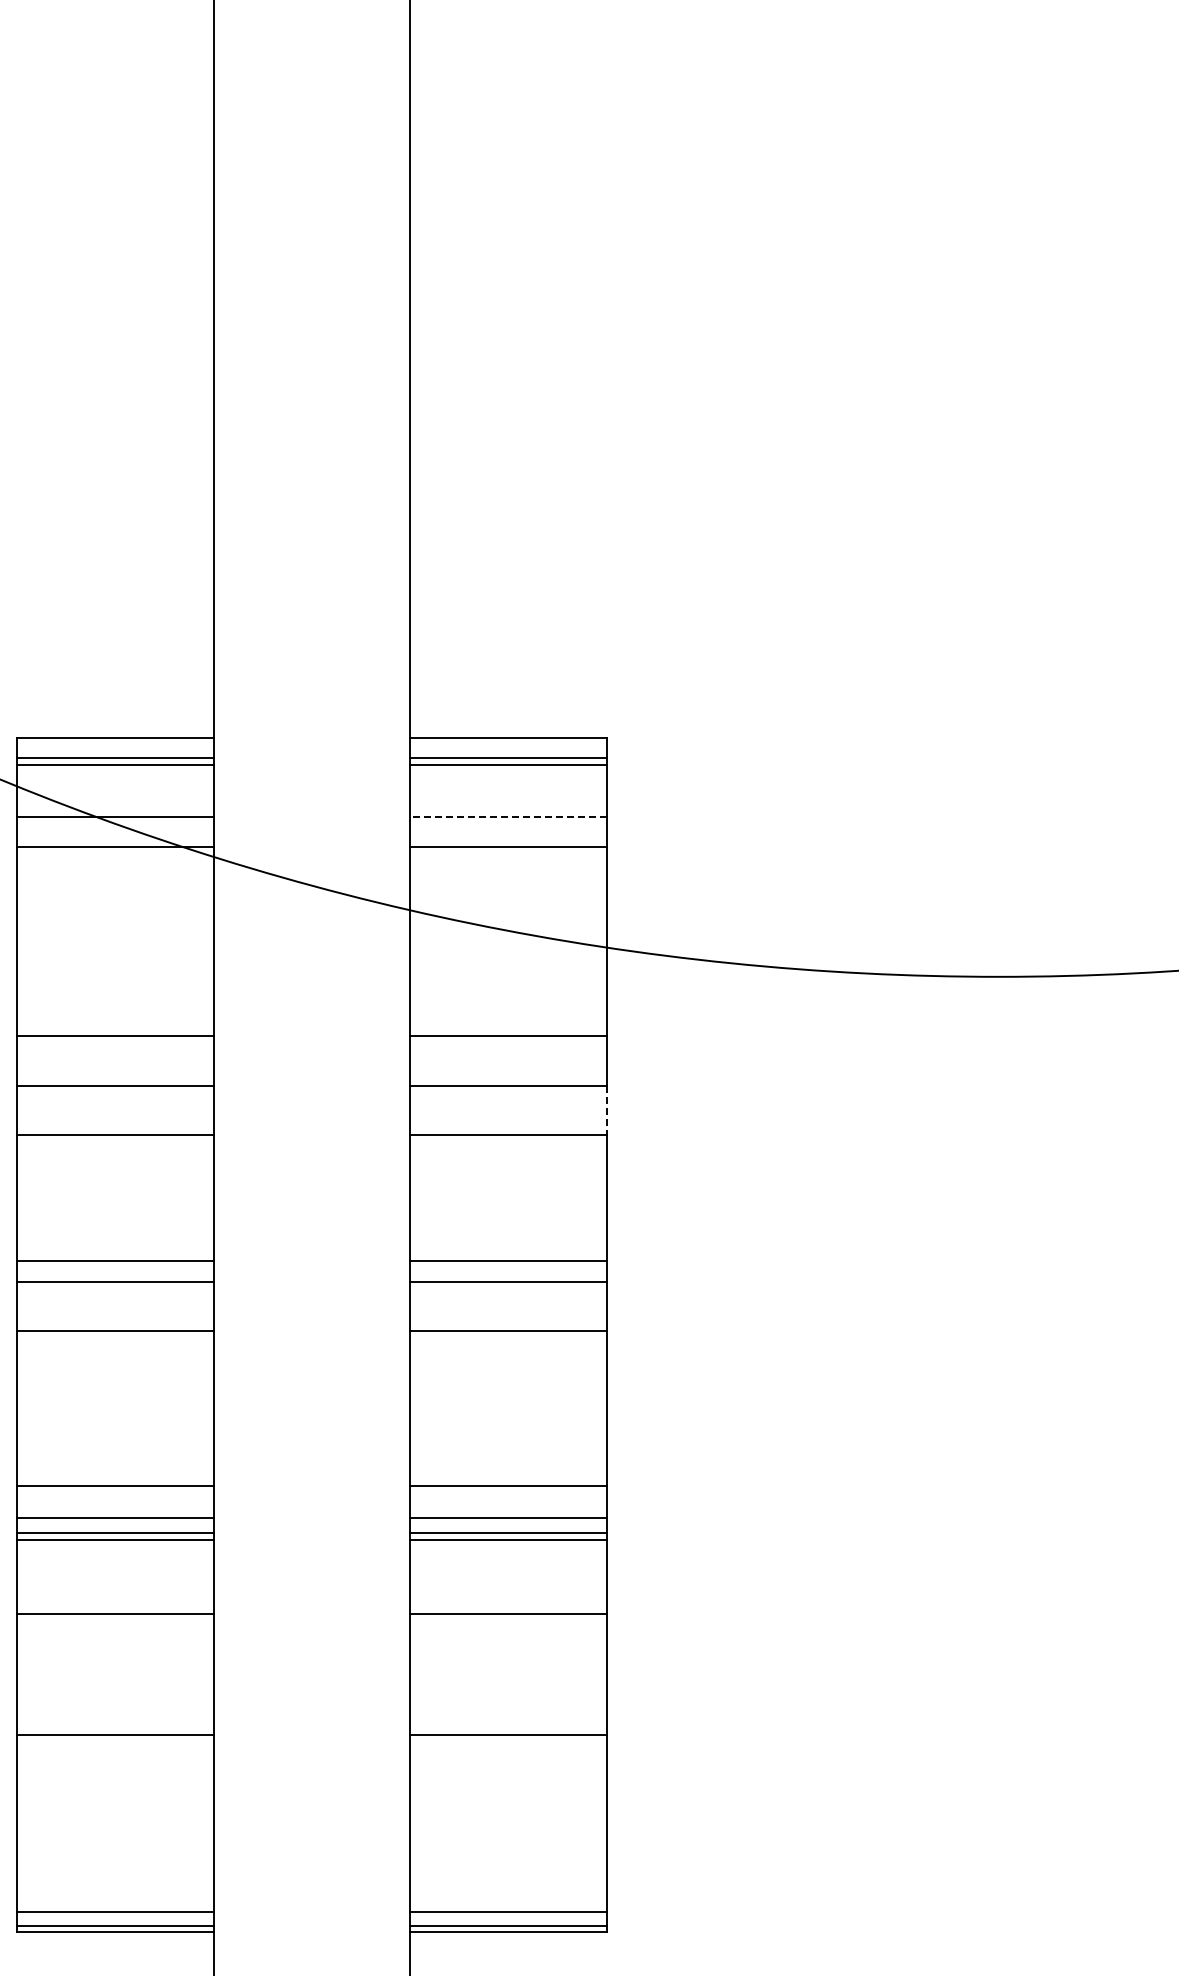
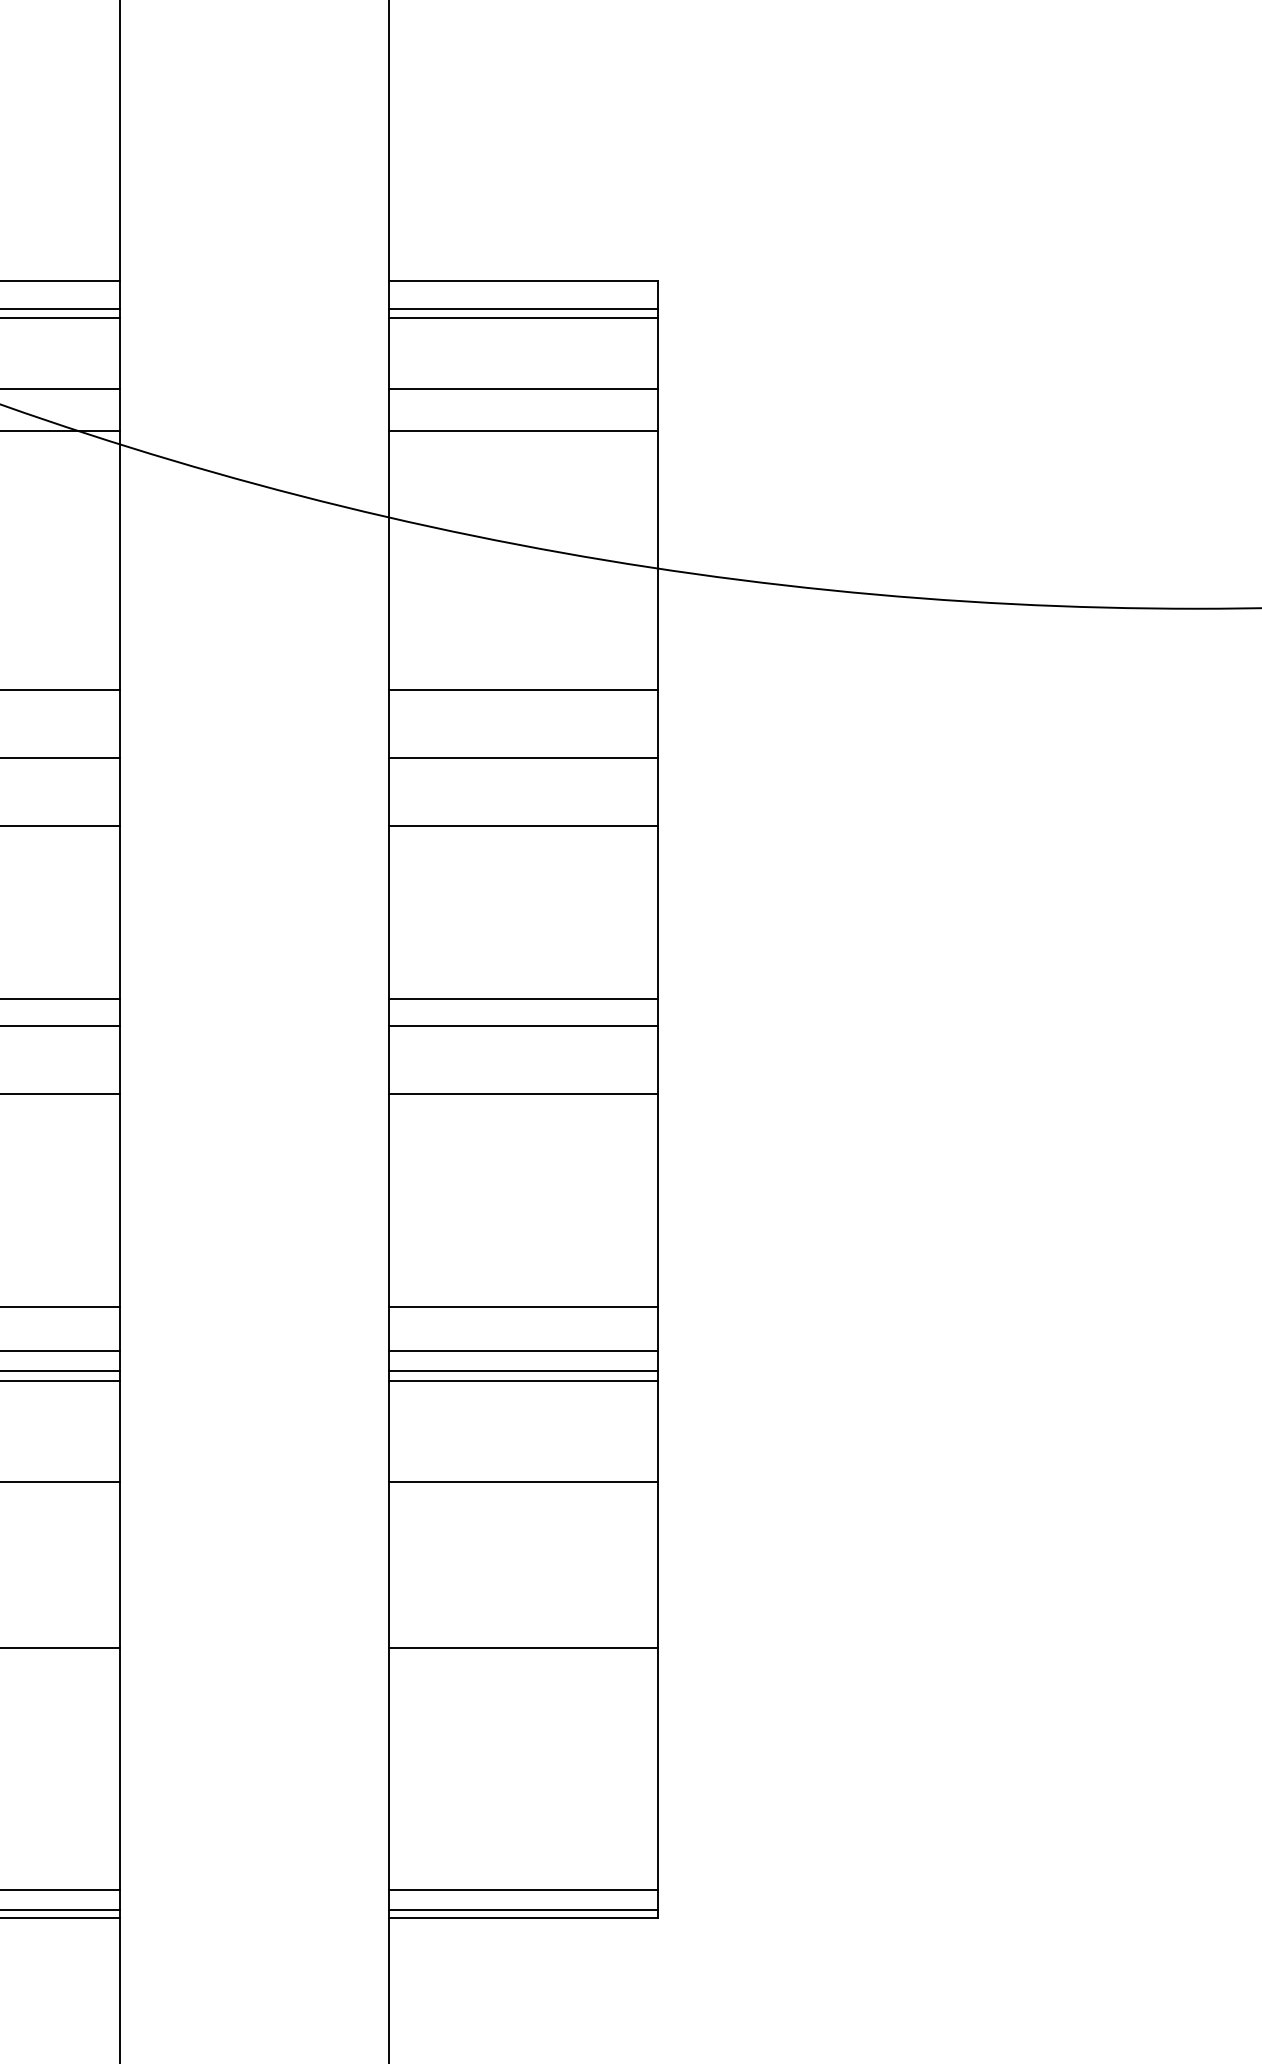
line: (507, 816) -> (522, 389), dashed -> solid
line: (606, 1110) -> (658, 791), dashed -> solid

